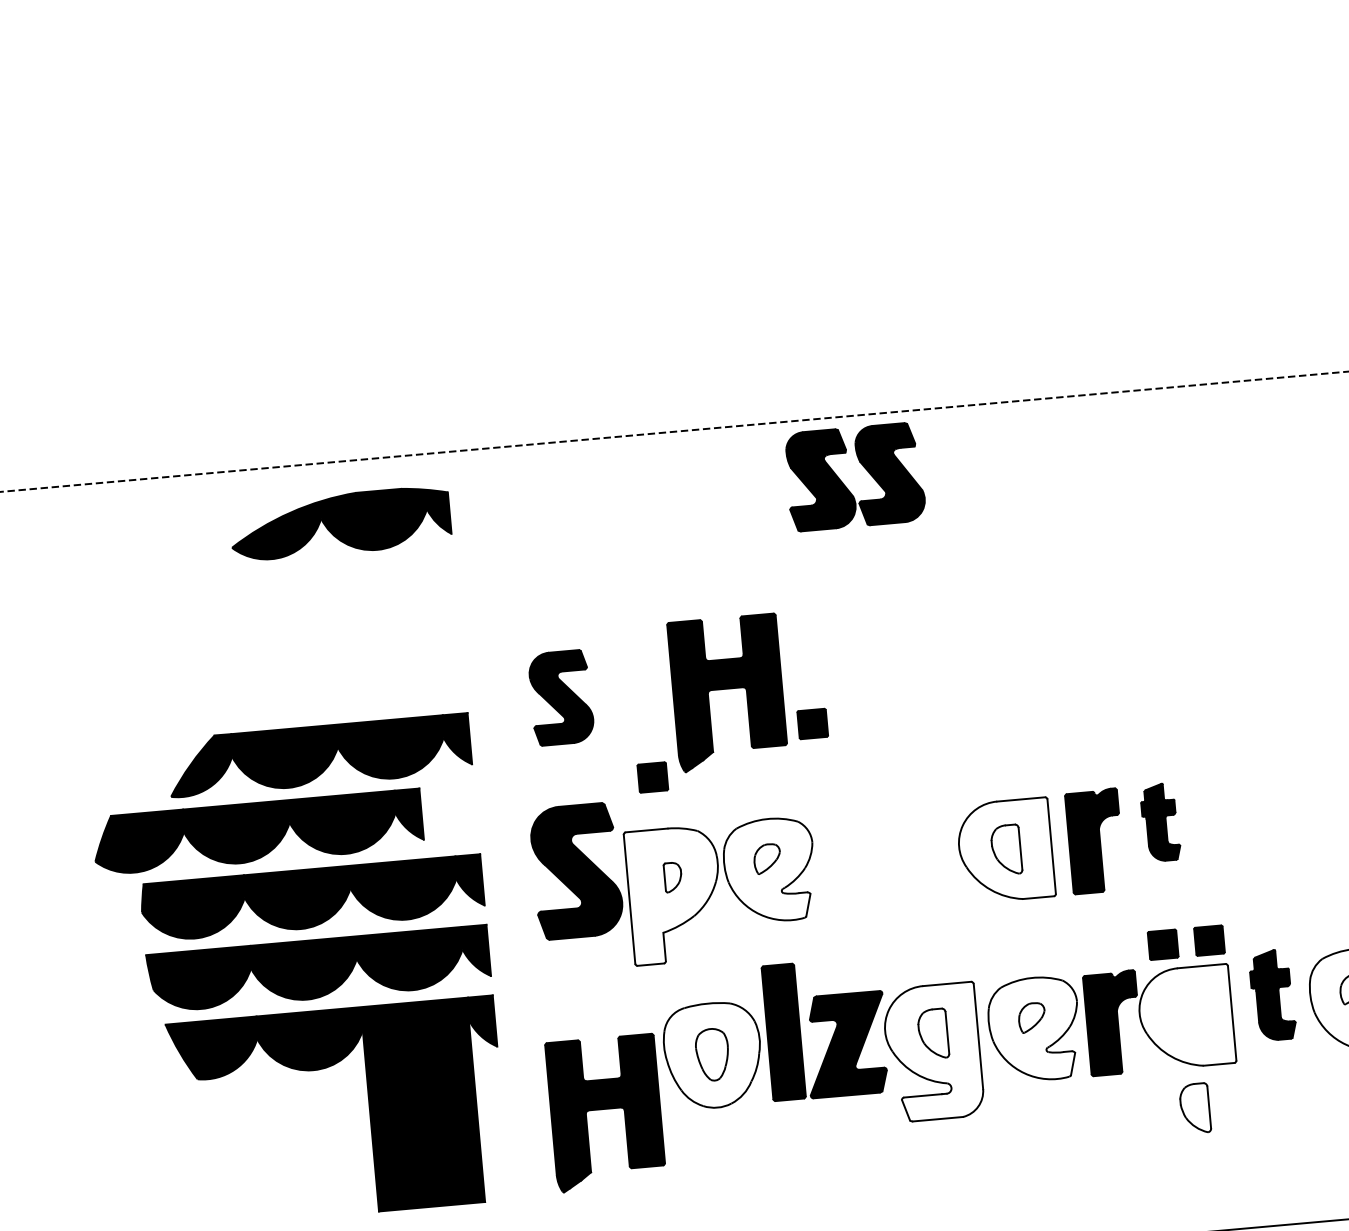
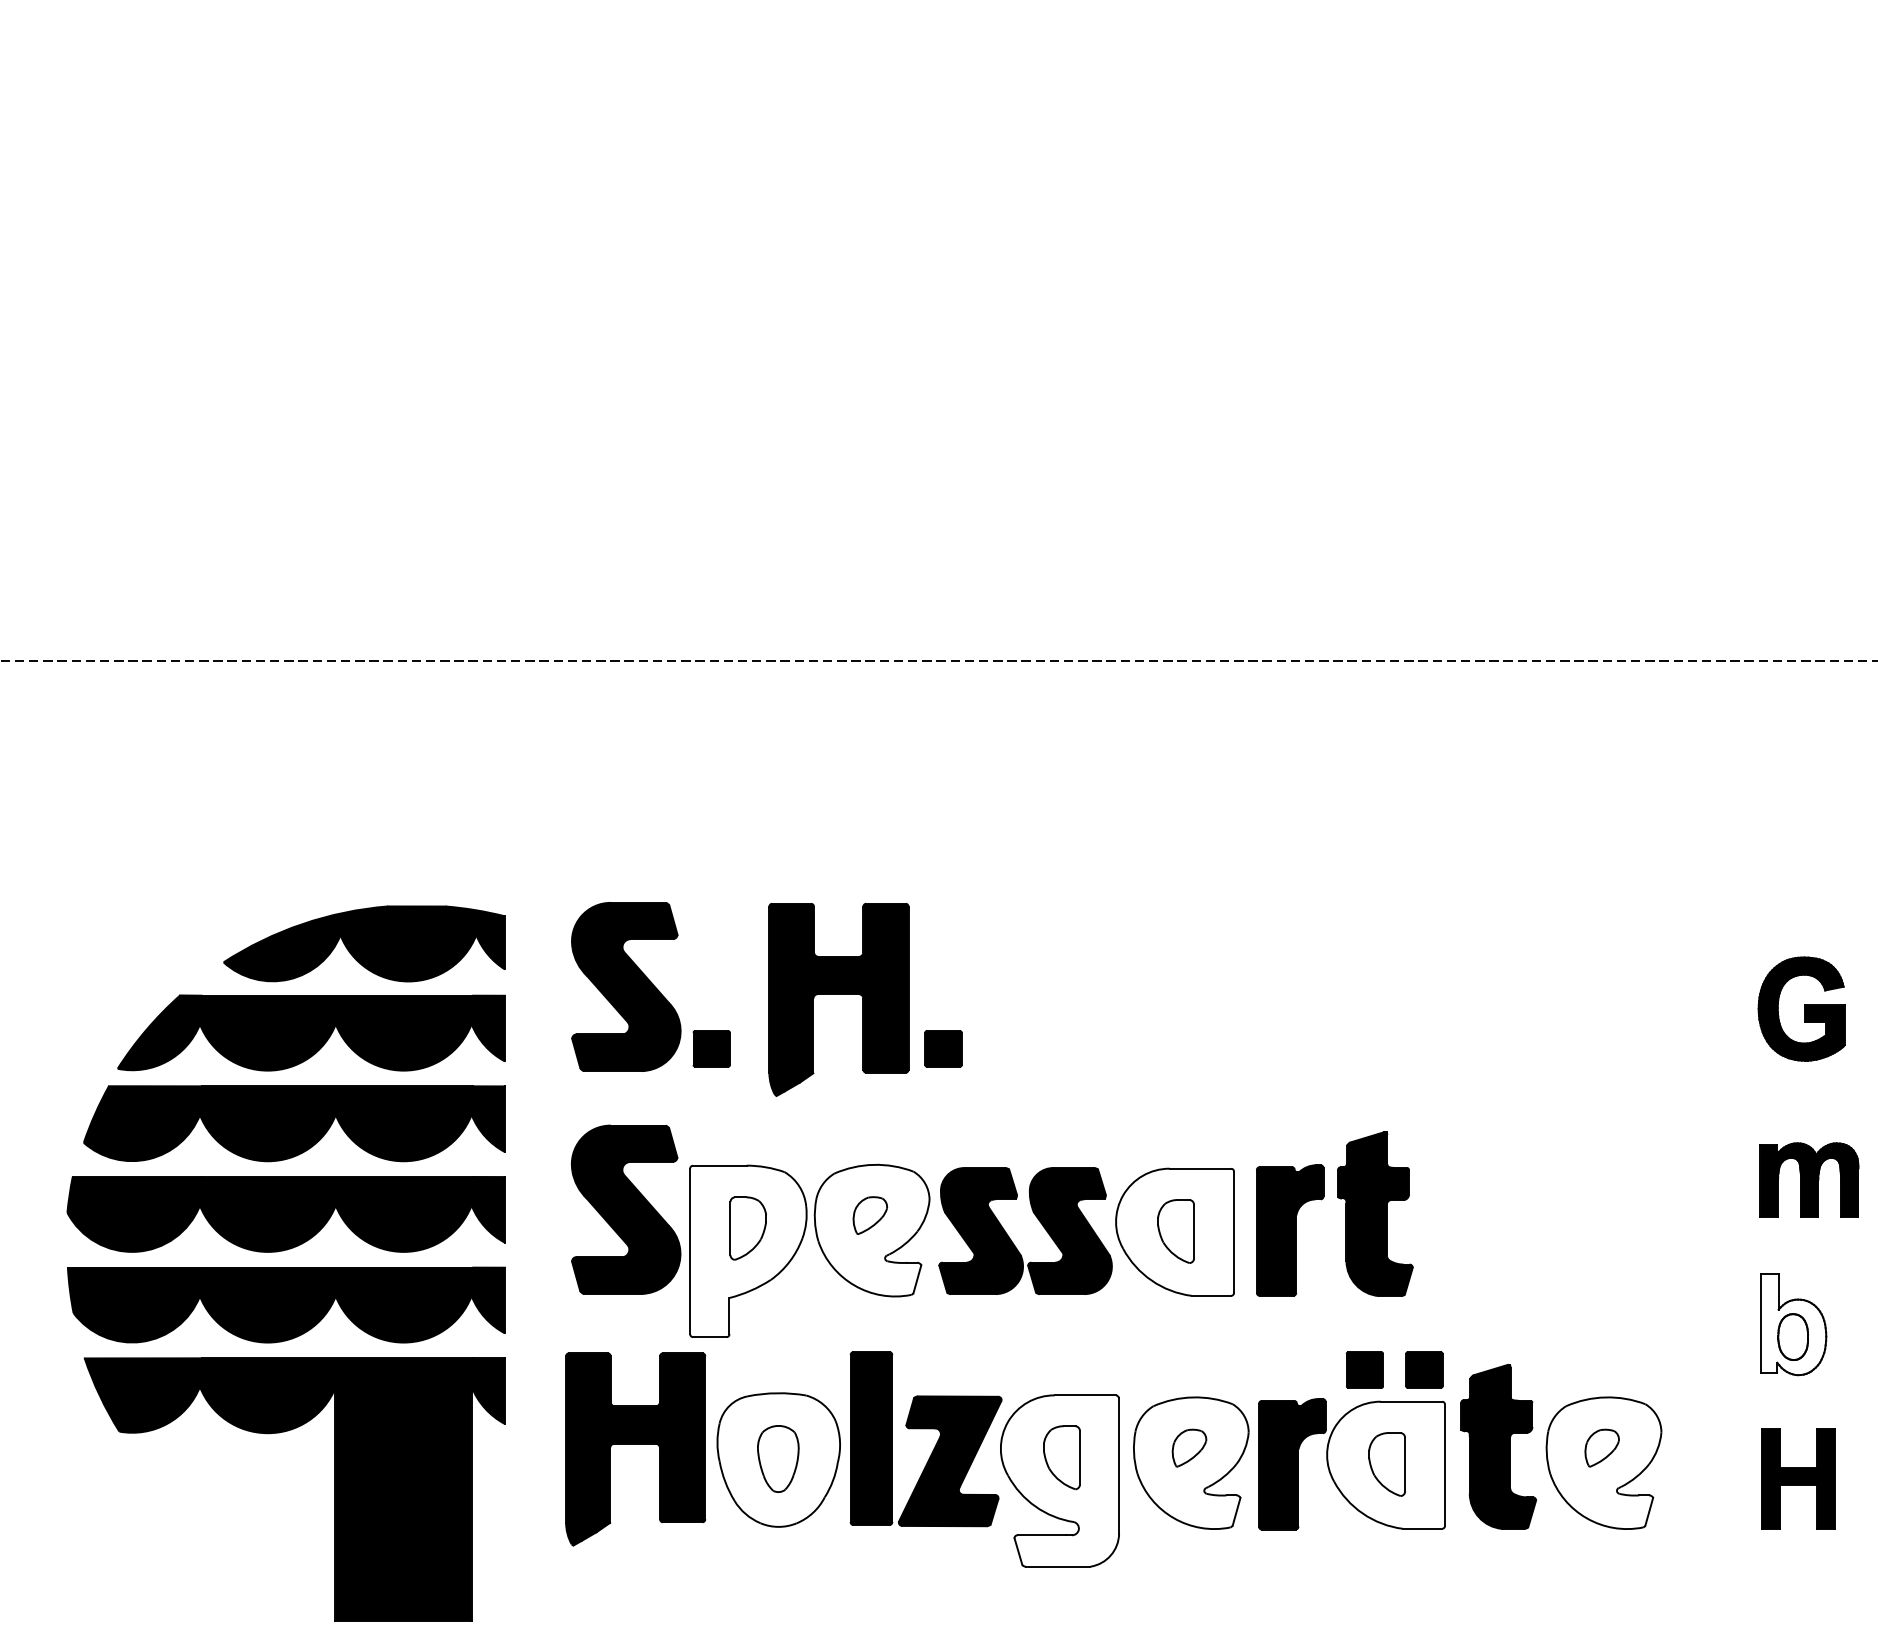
part: (863, 467) -> (1037, 1219), moved
part: (340, 523) -> (364, 943), moved
part: (561, 697) -> (626, 986), size x1.43
part: (652, 777) -> (711, 1048), moved
part: (1160, 822) -> (1375, 1213), size x1.67
part: (258, 832) -> (294, 1123), moved
part: (672, 877) -> (747, 1228), size x1.67
part: (1272, 995) -> (1498, 1446), size x1.43
part: (1194, 1108) -> (1386, 1464), moved
part: (605, 1113) -> (635, 1449), moved

